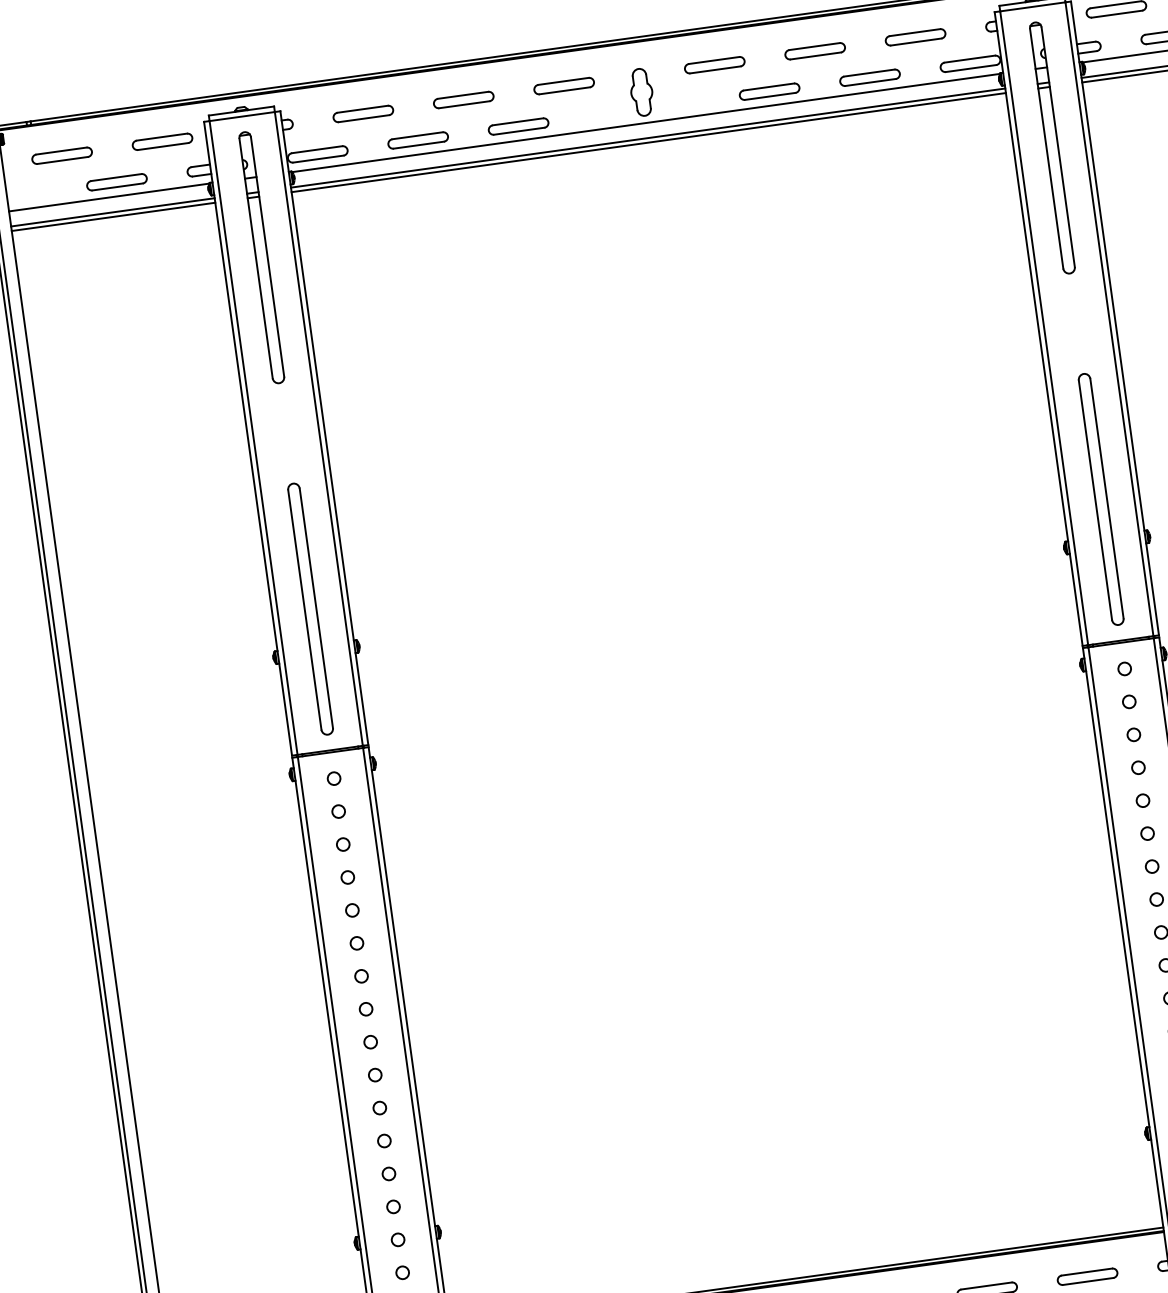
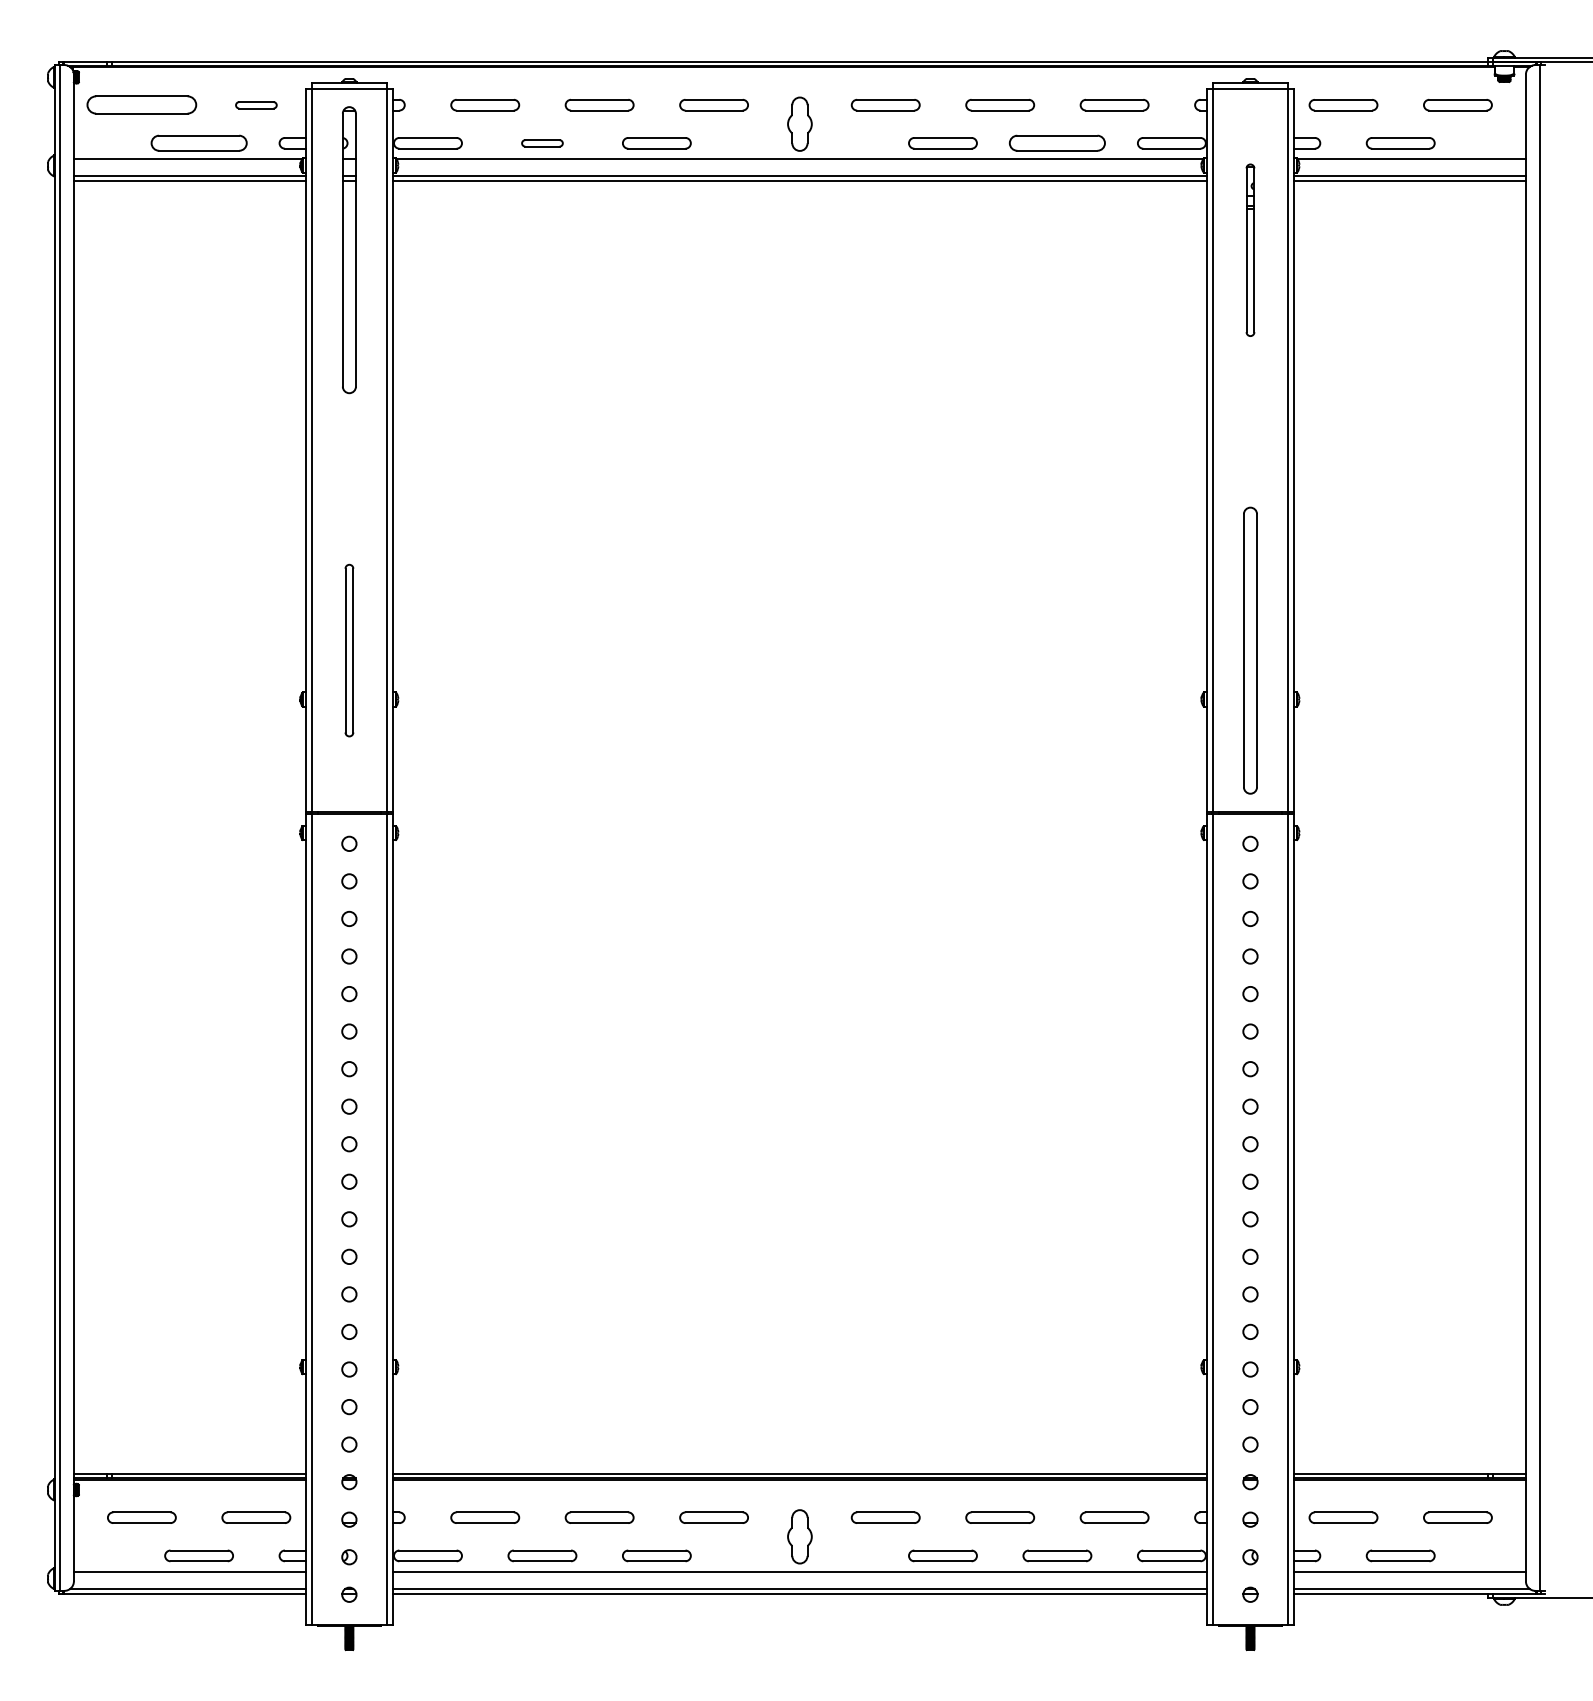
part: (870, 77) -> (1057, 143), size x1.4
part: (418, 140) -> (542, 143), size x0.6
part: (162, 142) -> (256, 105), size x0.6
part: (1052, 148) -> (1250, 250), size x0.6
part: (61, 156) -> (141, 105), size x1.6
part: (116, 182) -> (198, 143), size x1.4
part: (310, 608) -> (349, 650), size x0.6

